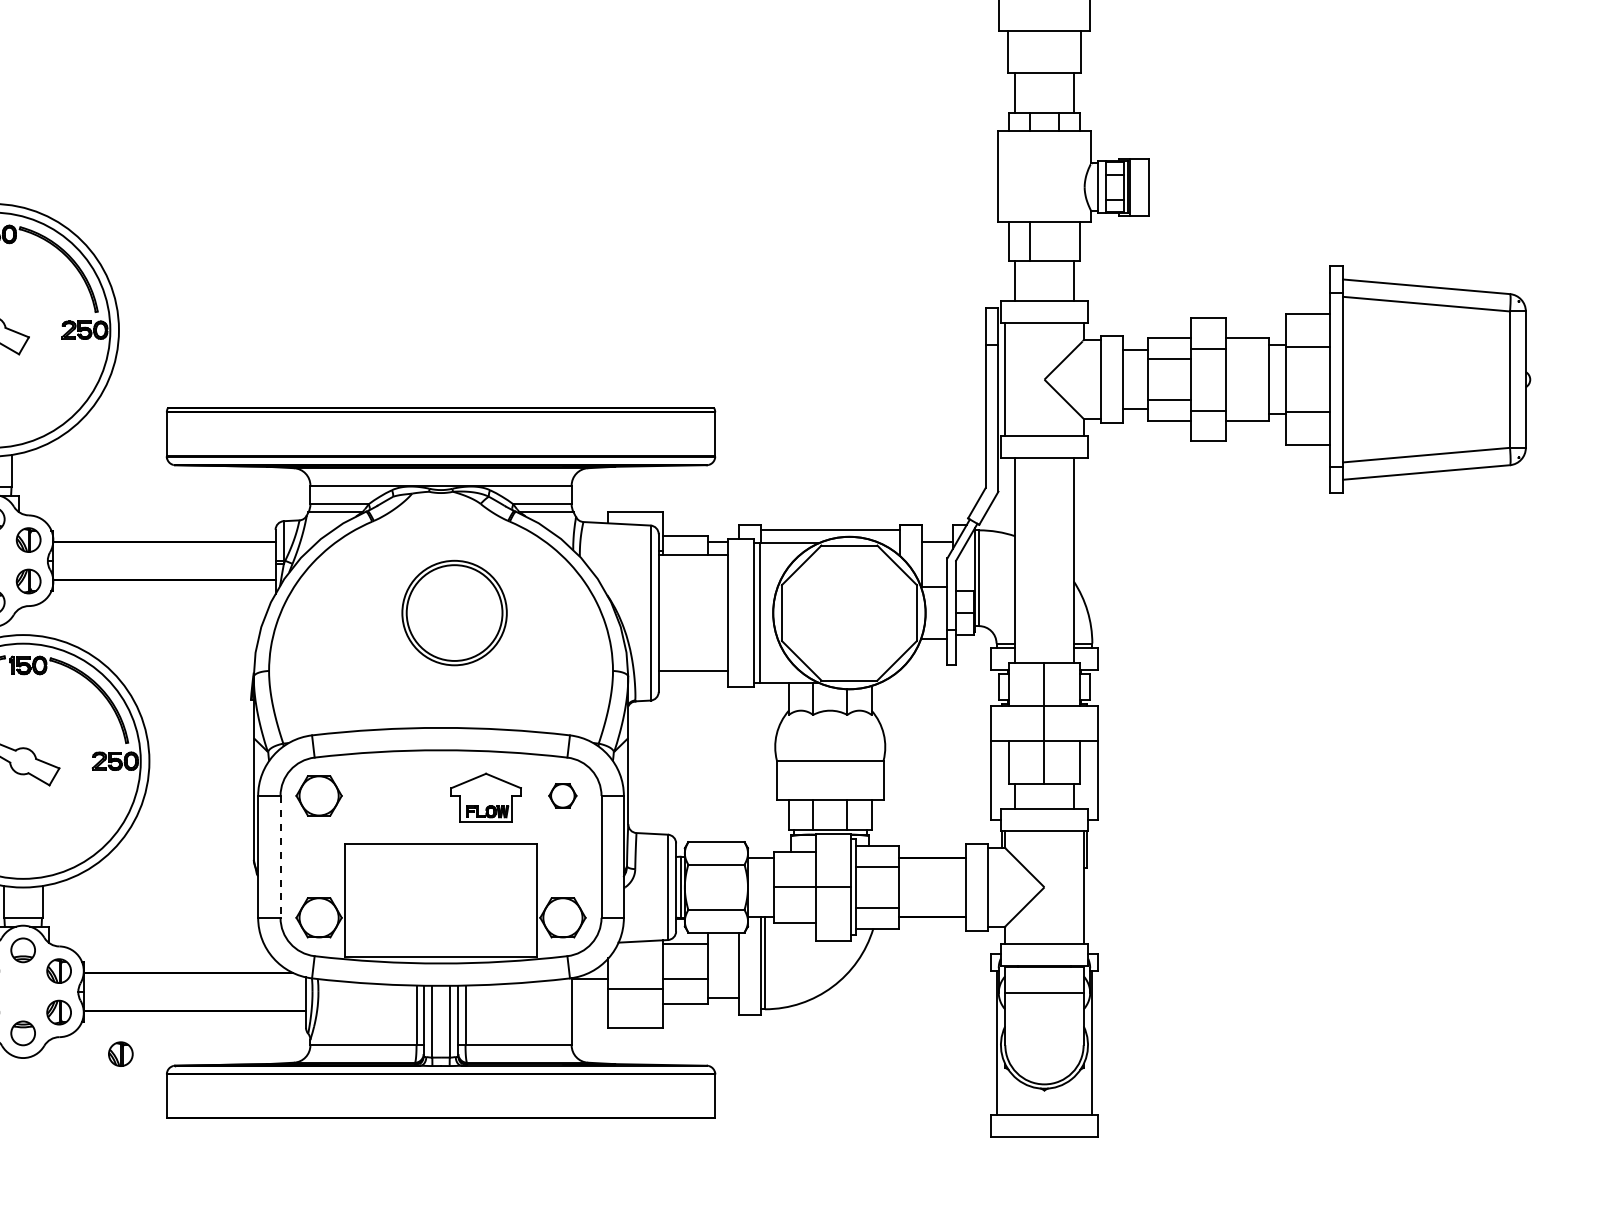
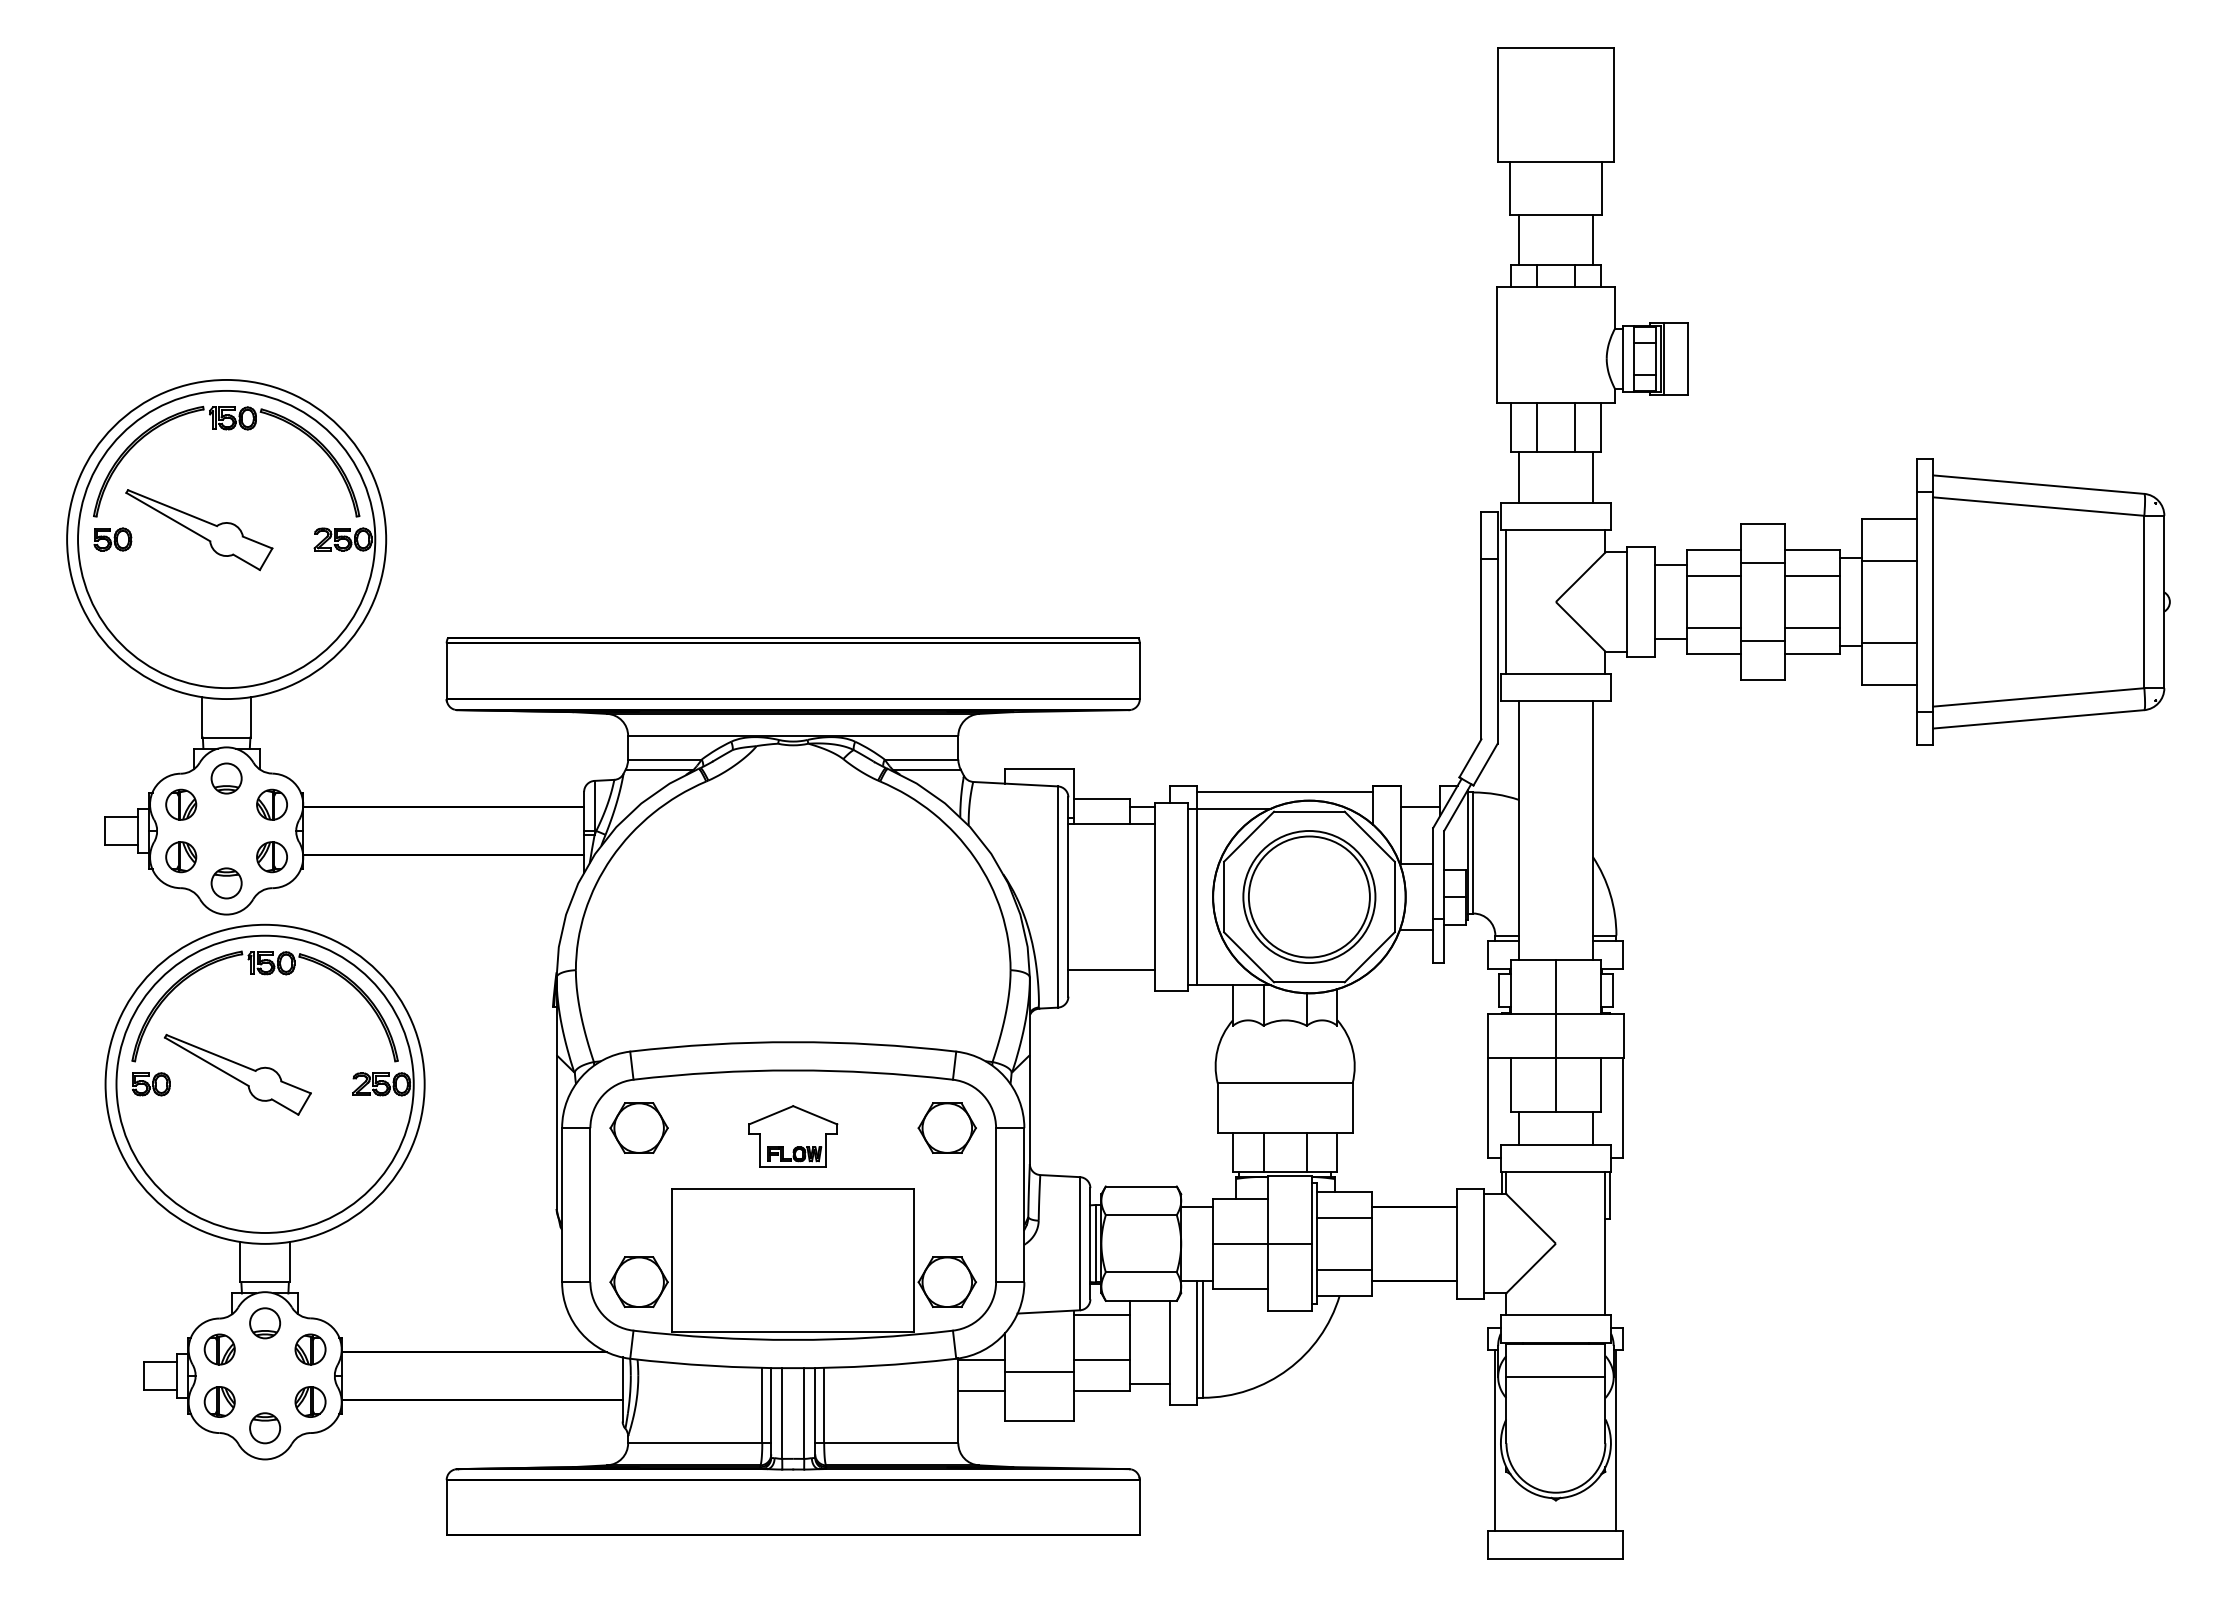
line: (1059, 241) -> (1574, 427), added
line: (1247, 358) -> (1812, 575), added
line: (1247, 400) -> (1812, 628), added
part: (454, 612) -> (1309, 896), moved
part: (562, 795) -> (946, 1127), size x1.67
part: (486, 797) -> (793, 1136), moved
line: (280, 857) -> (590, 1205), dashed -> solid
line: (589, 1003) -> (981, 1390), added
part: (120, 1054) -> (388, 1454), removed

